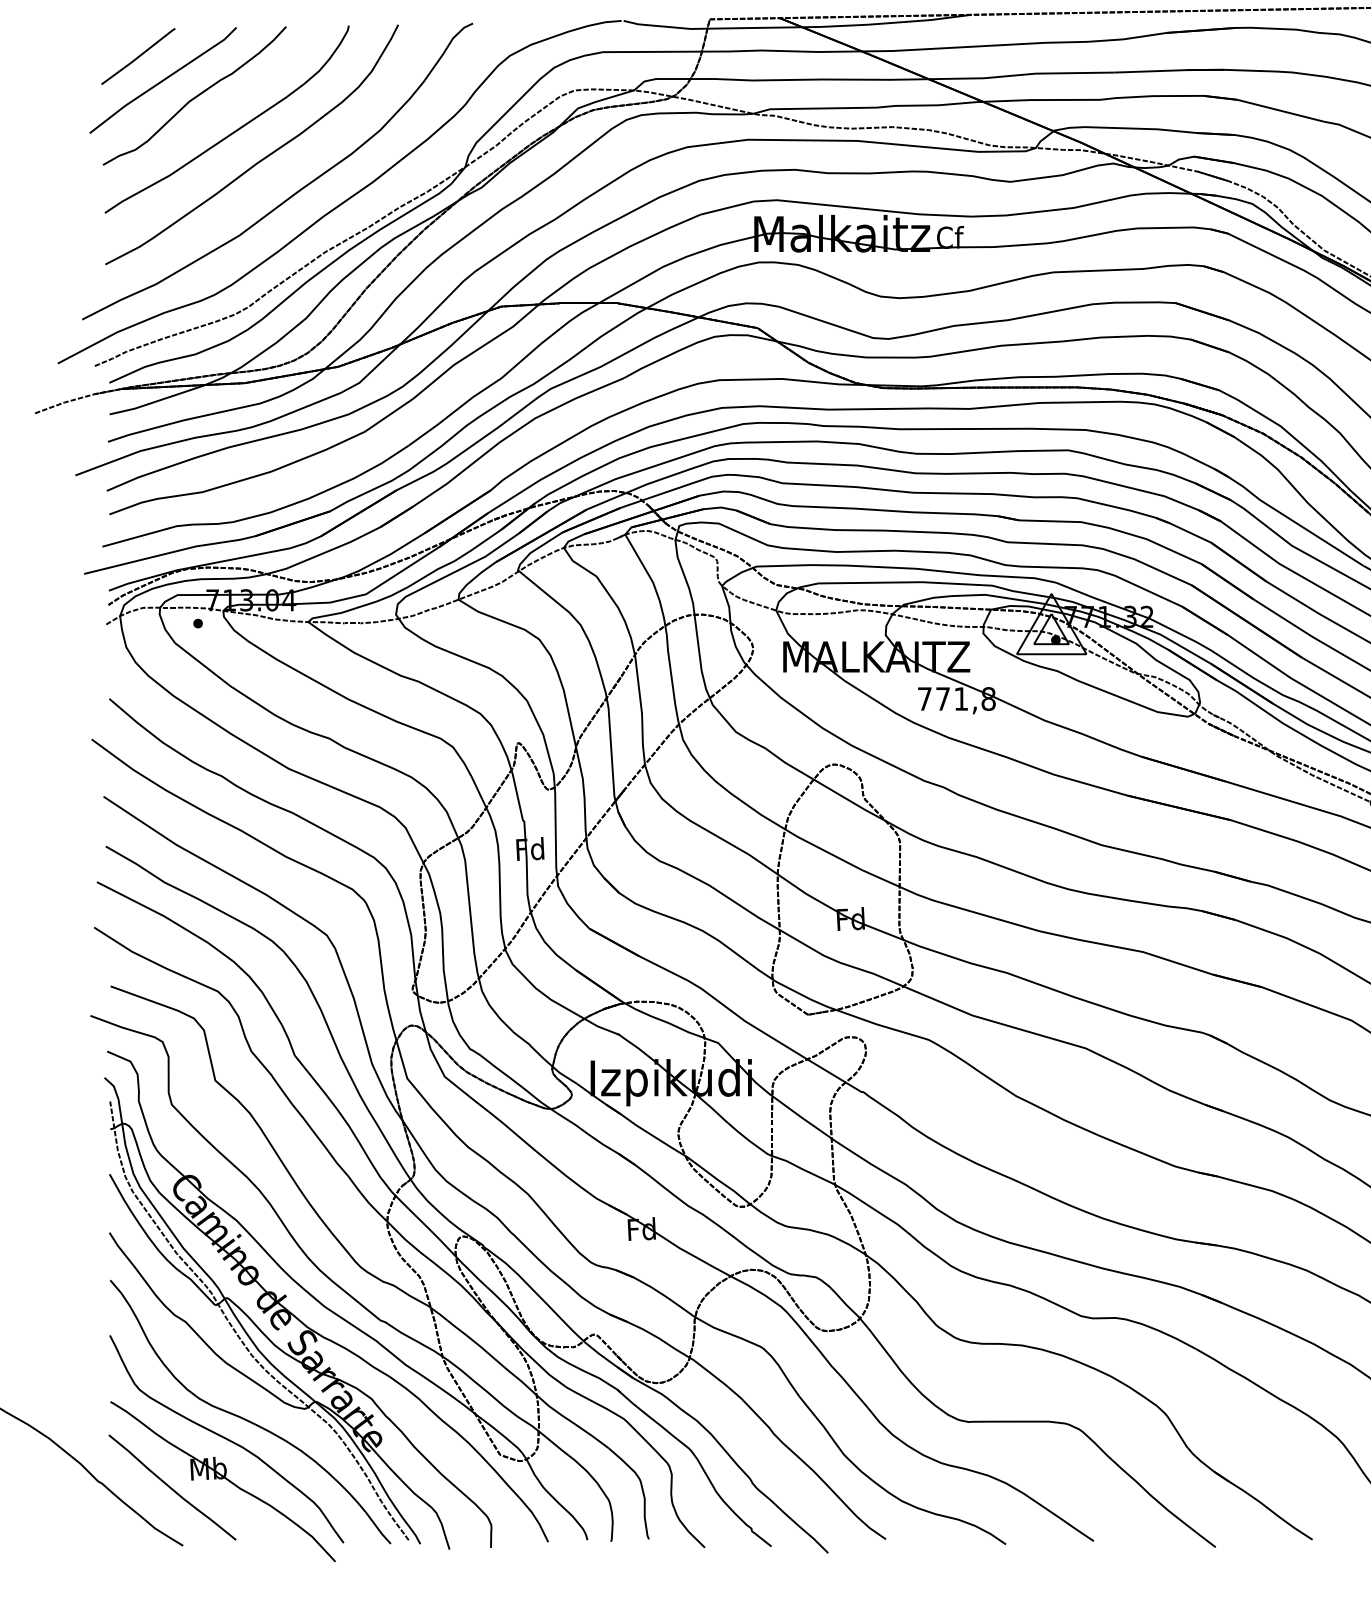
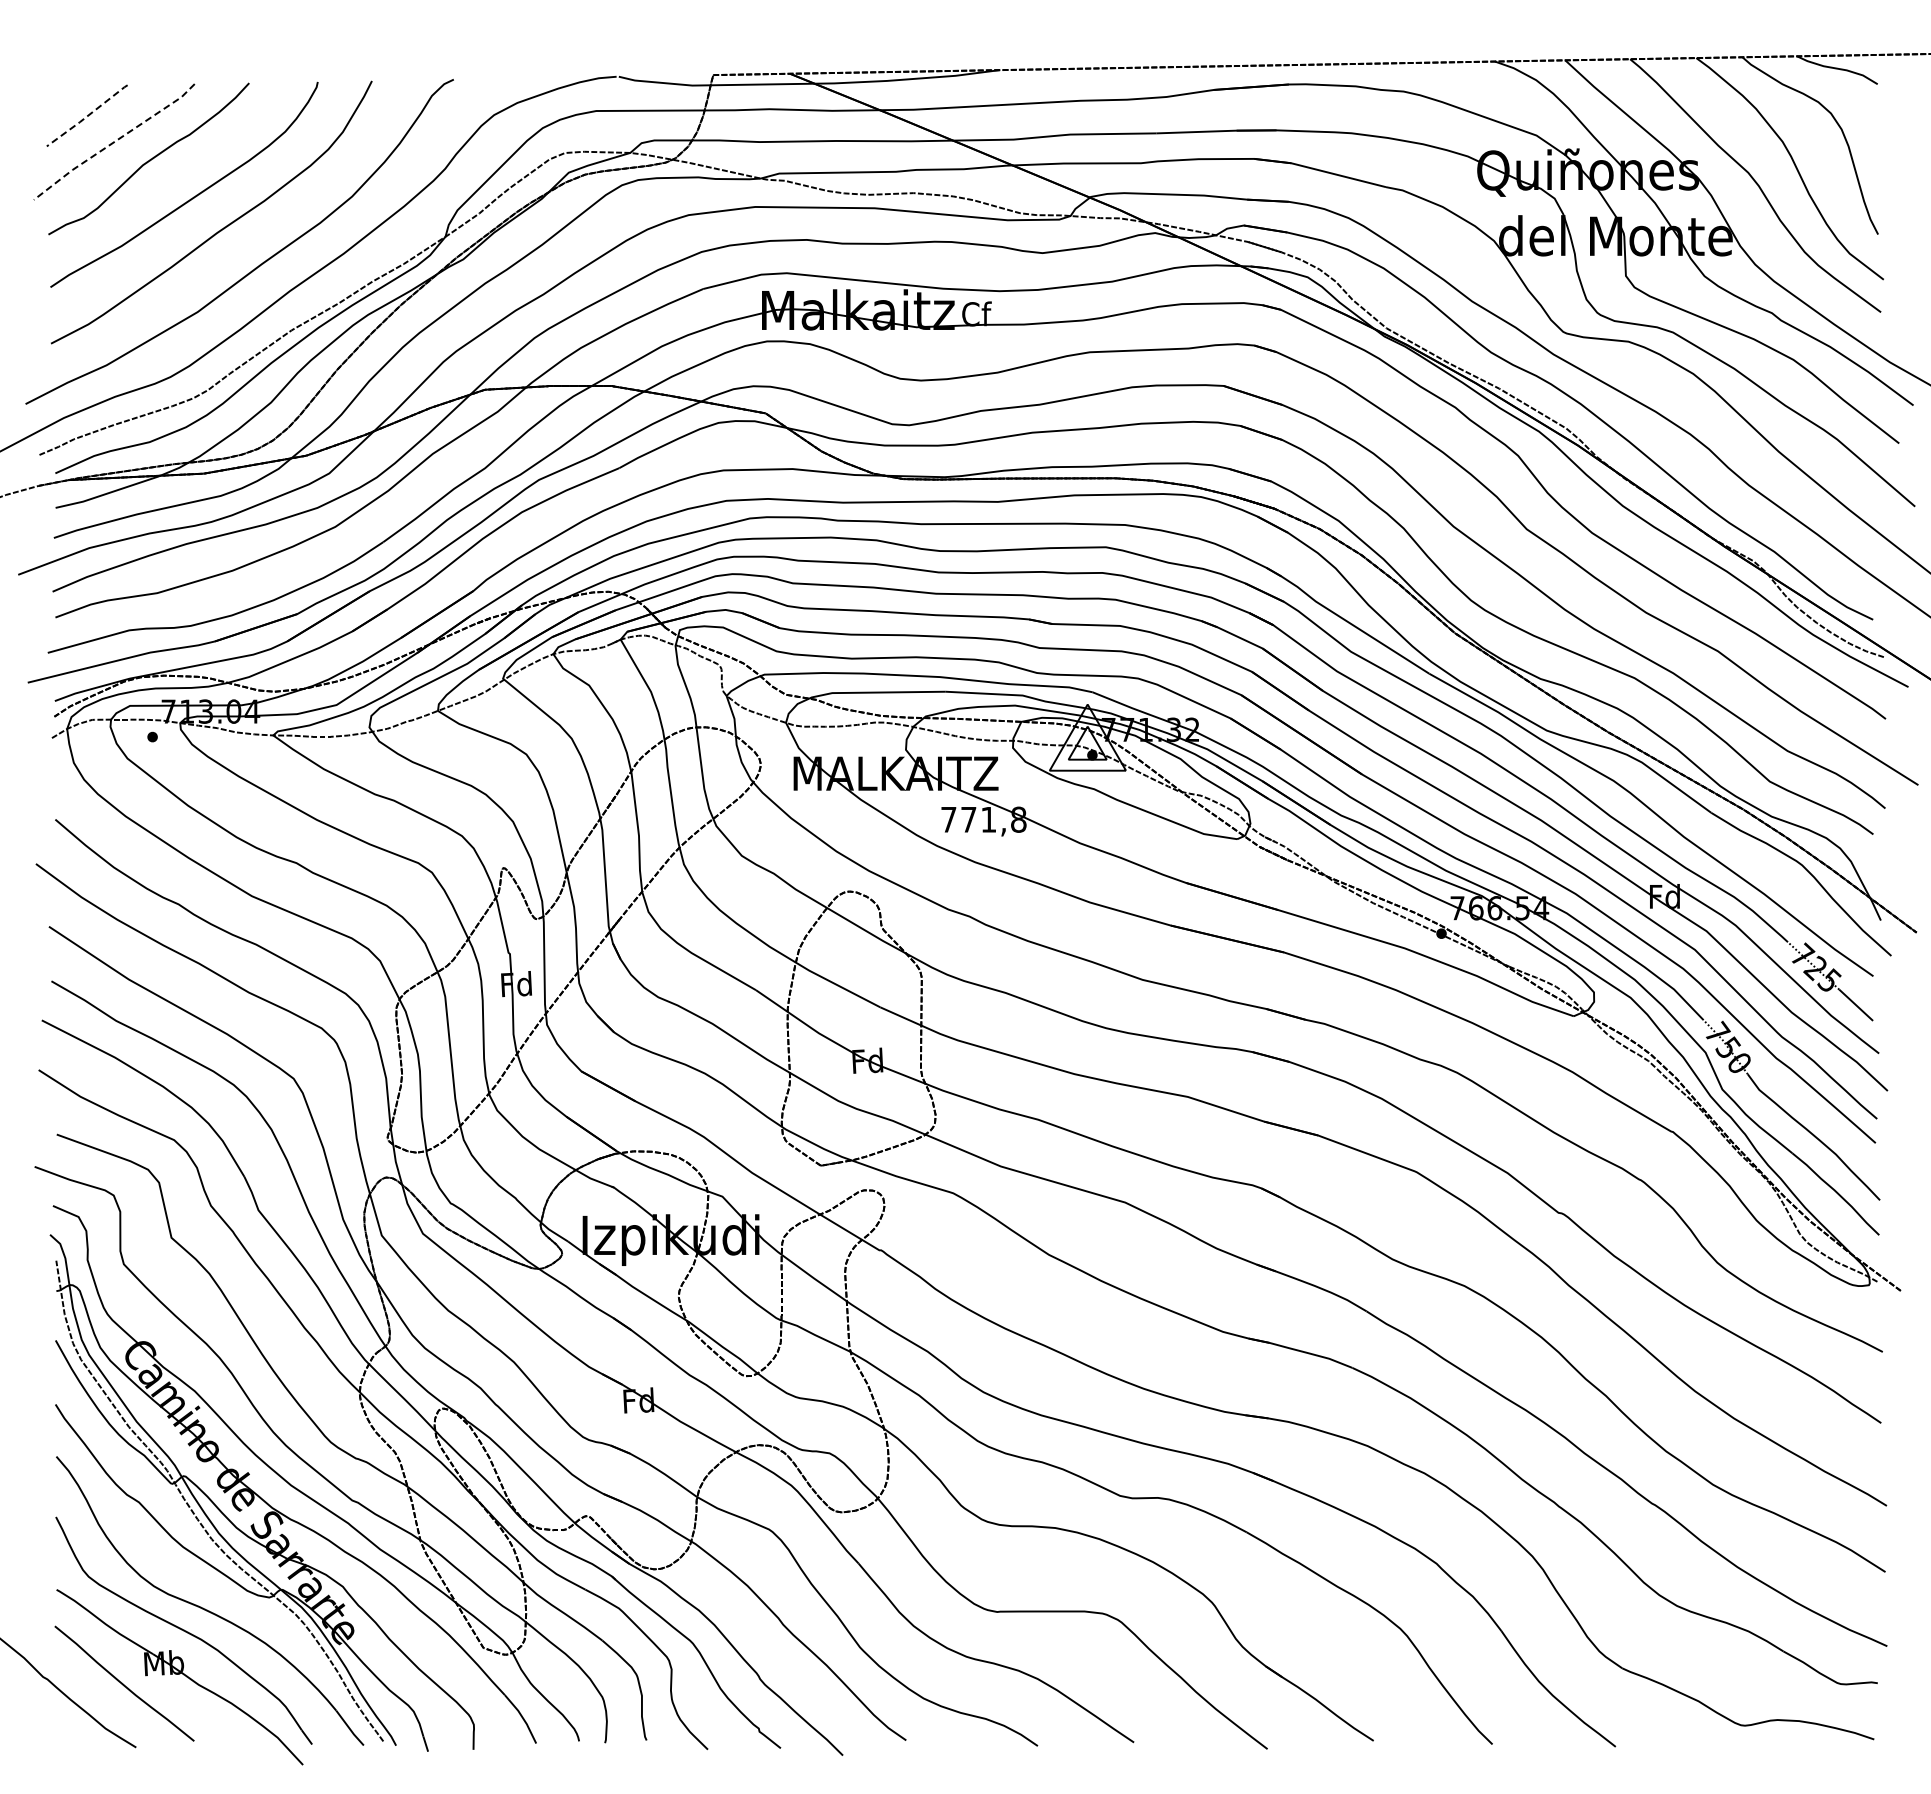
line: (138, 57) -> (87, 116), solid -> dashed
line: (163, 79) -> (114, 141), solid -> dashed

